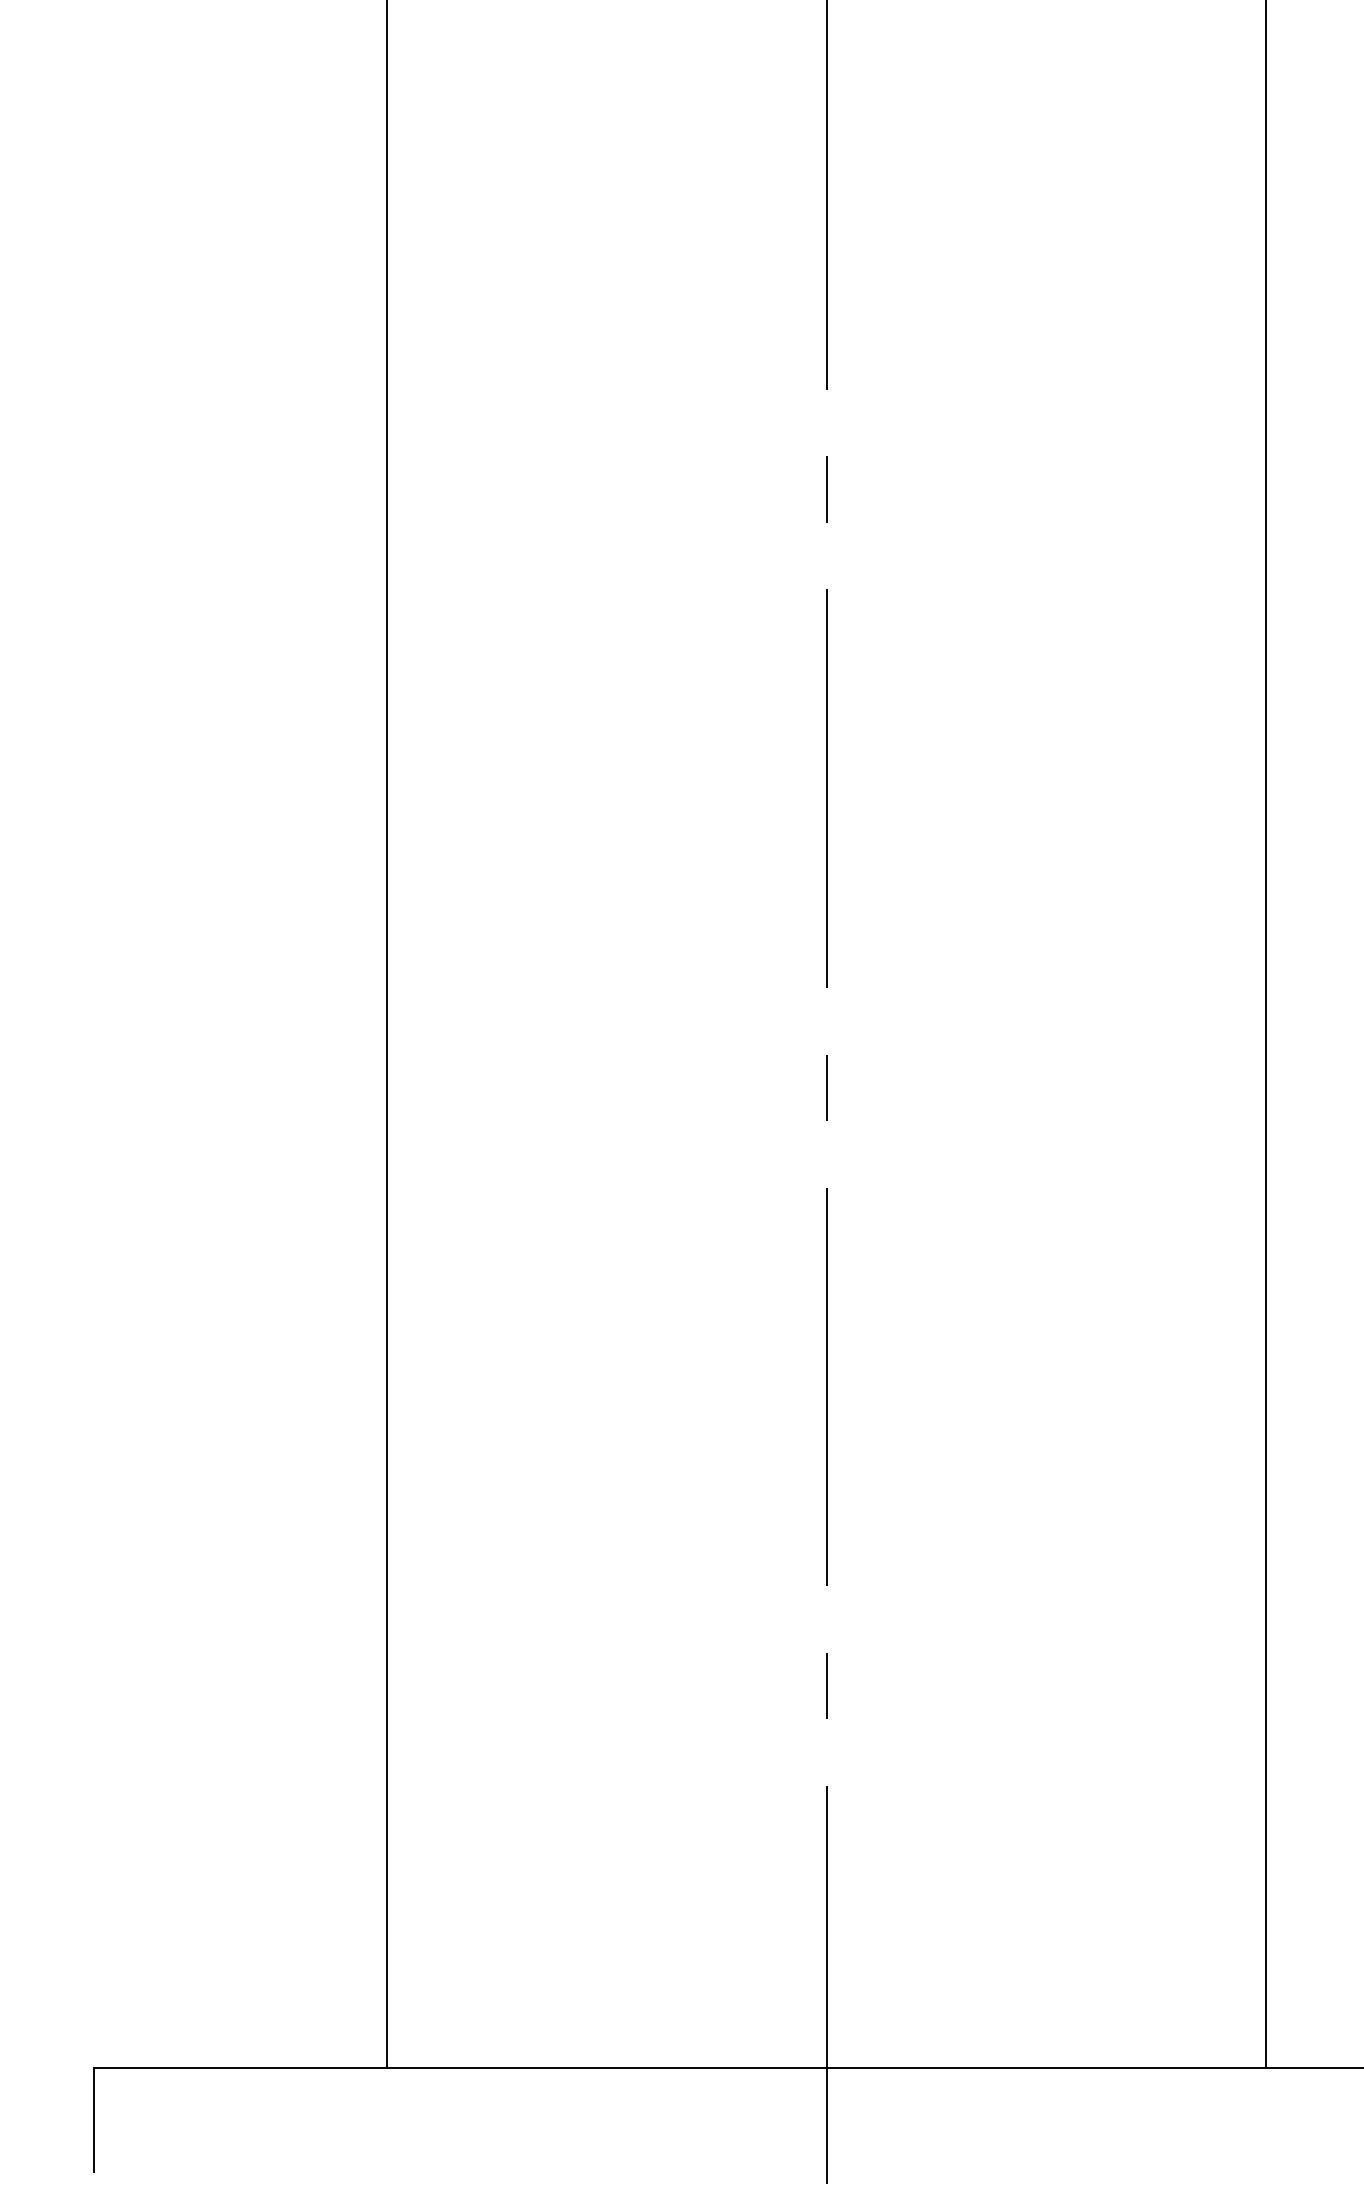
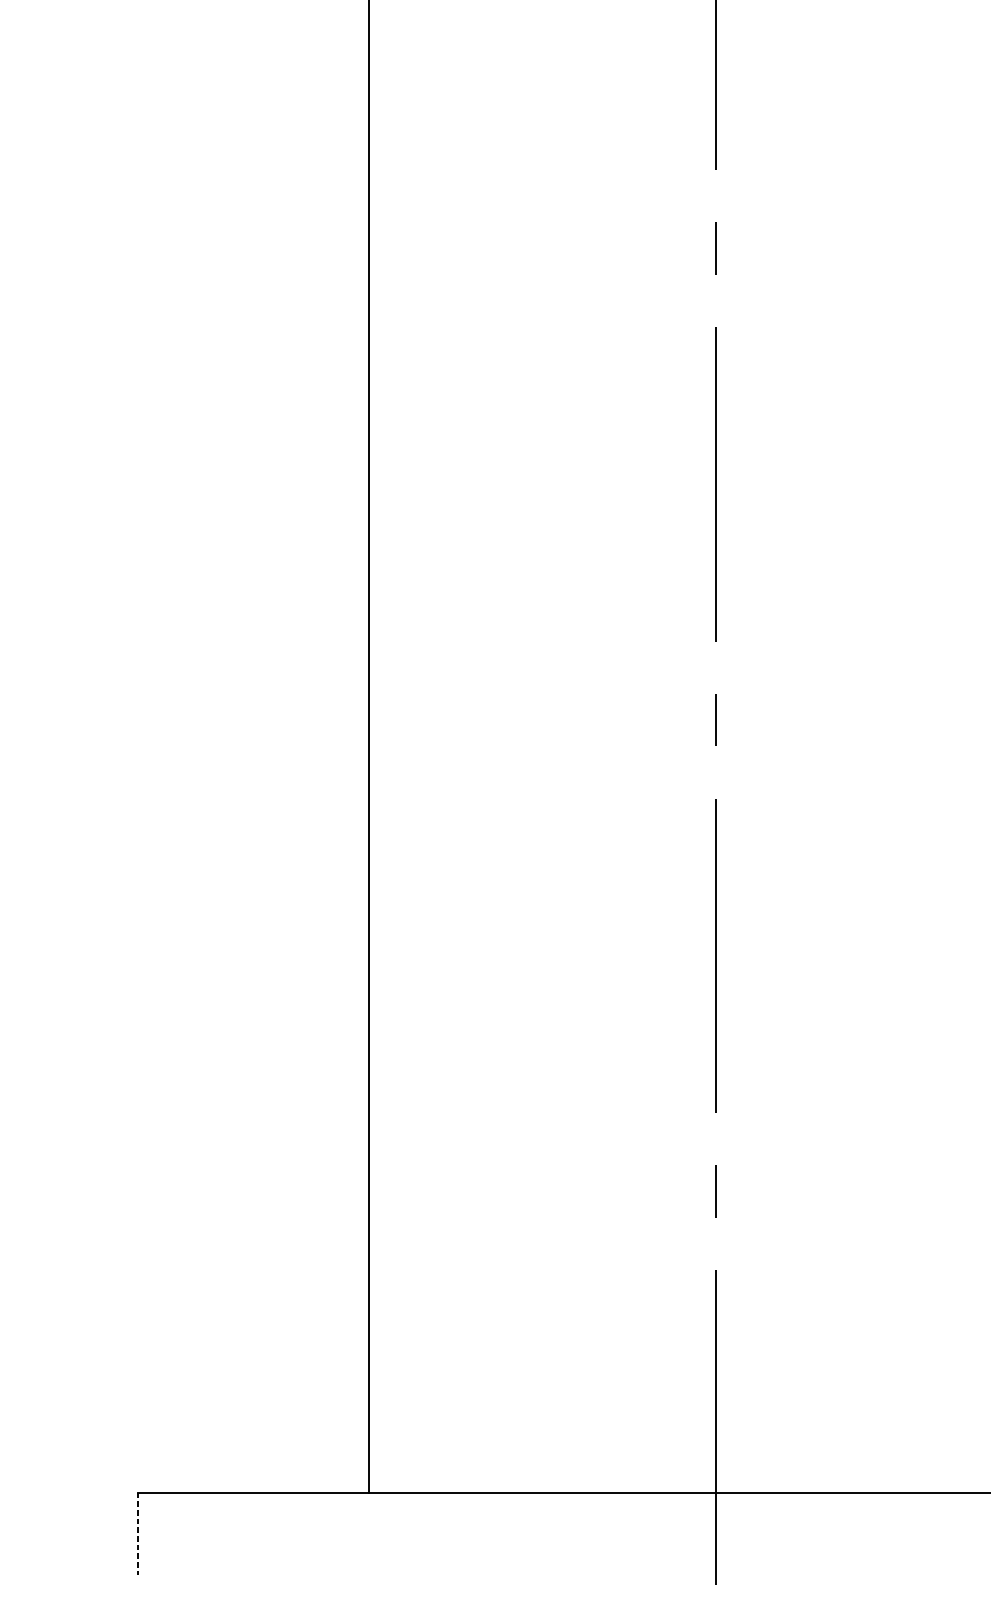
line: (93, 2120) -> (137, 1534), solid -> dashed

